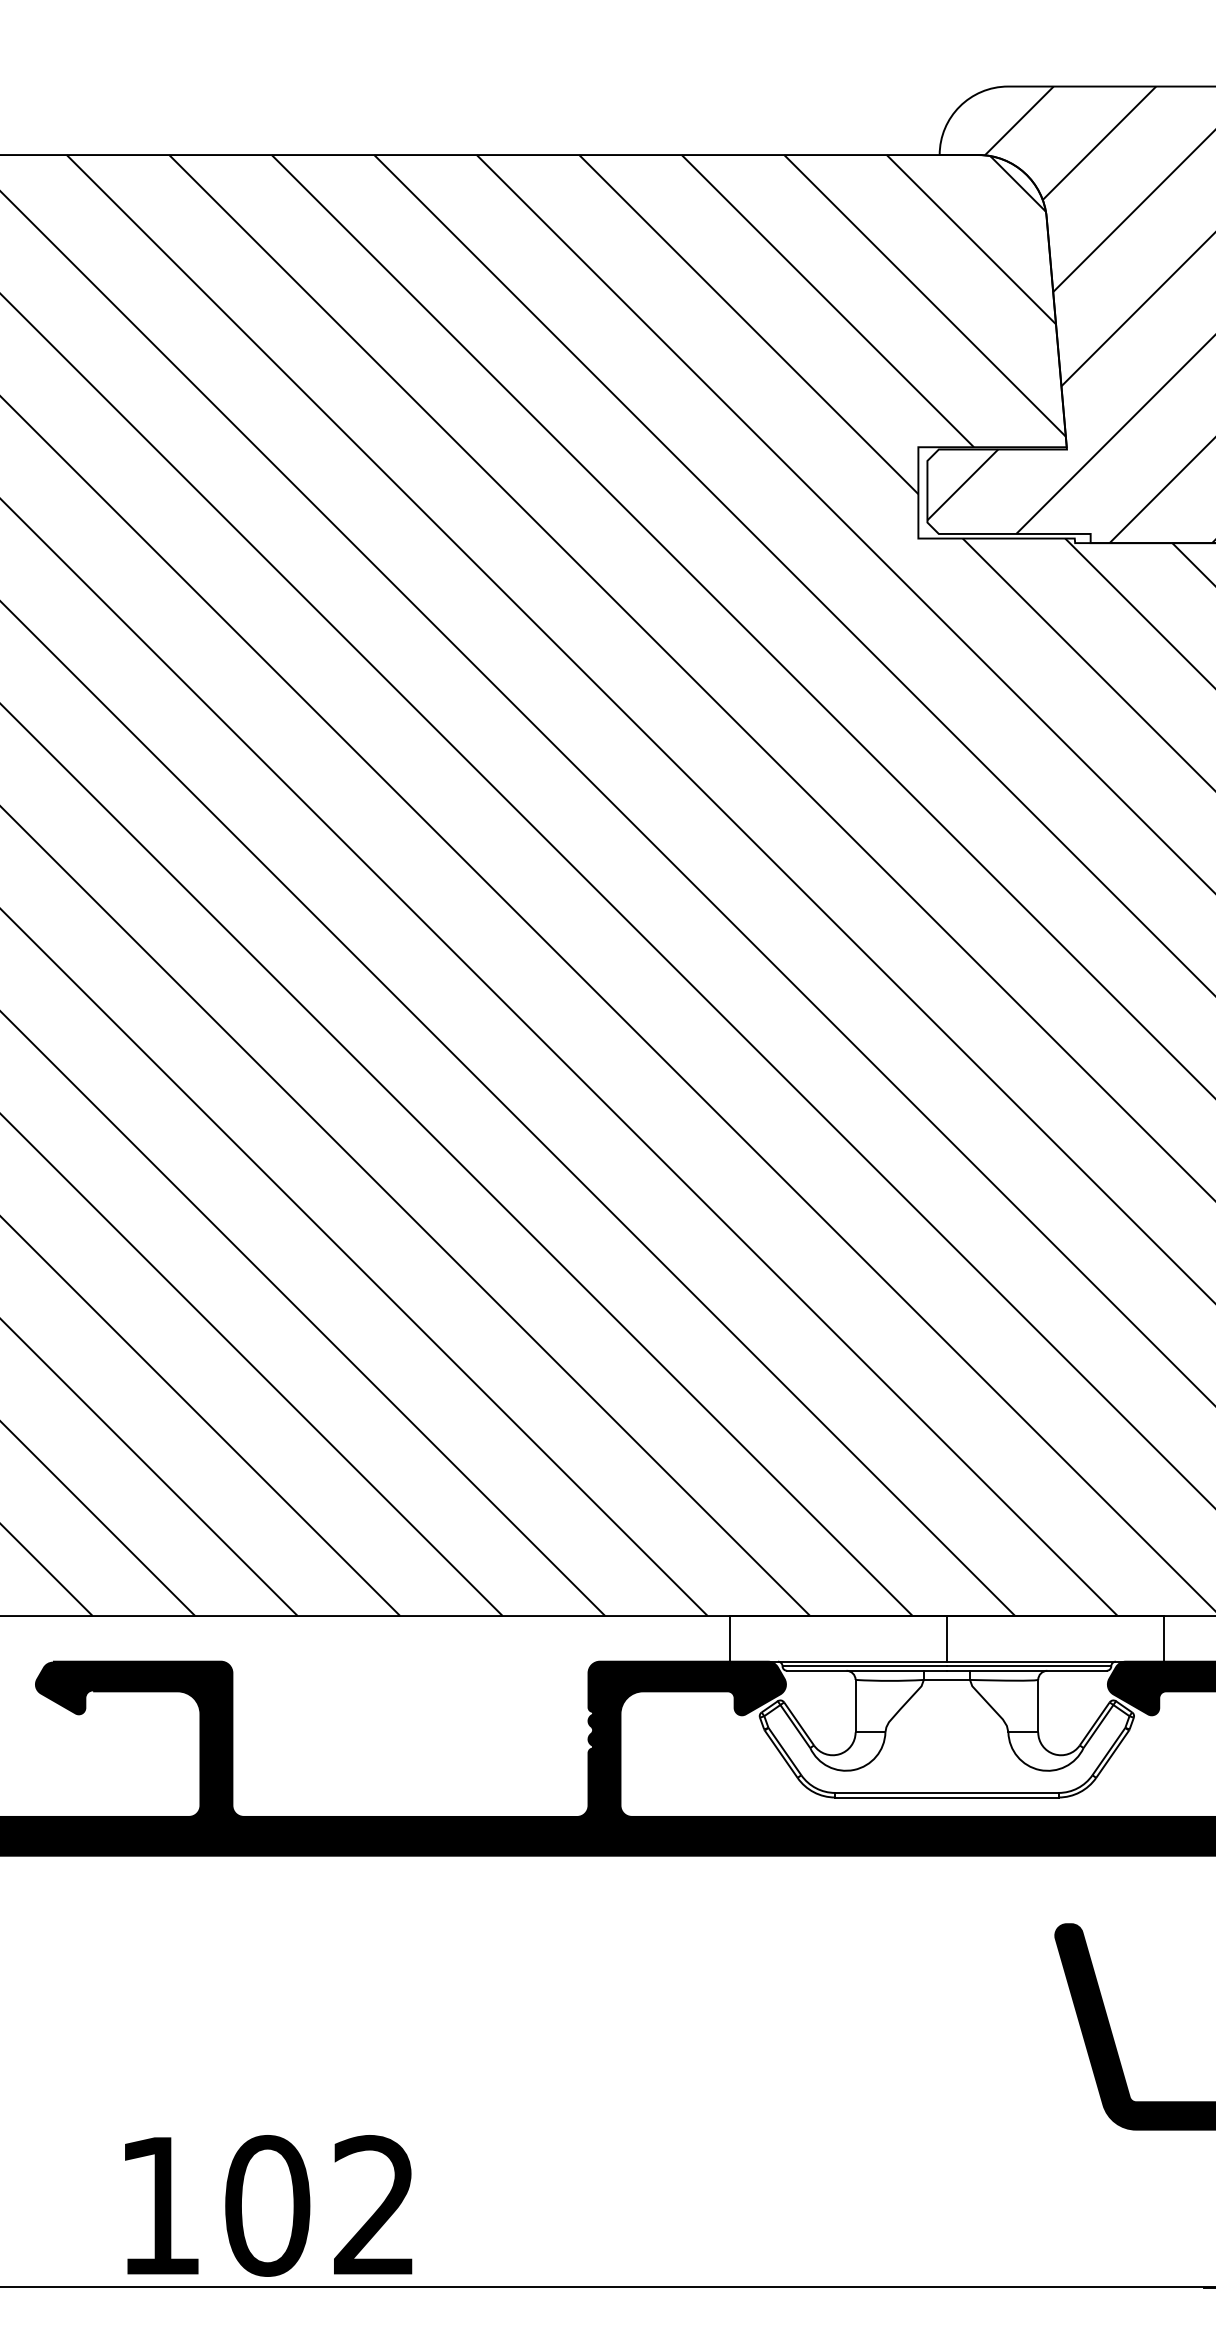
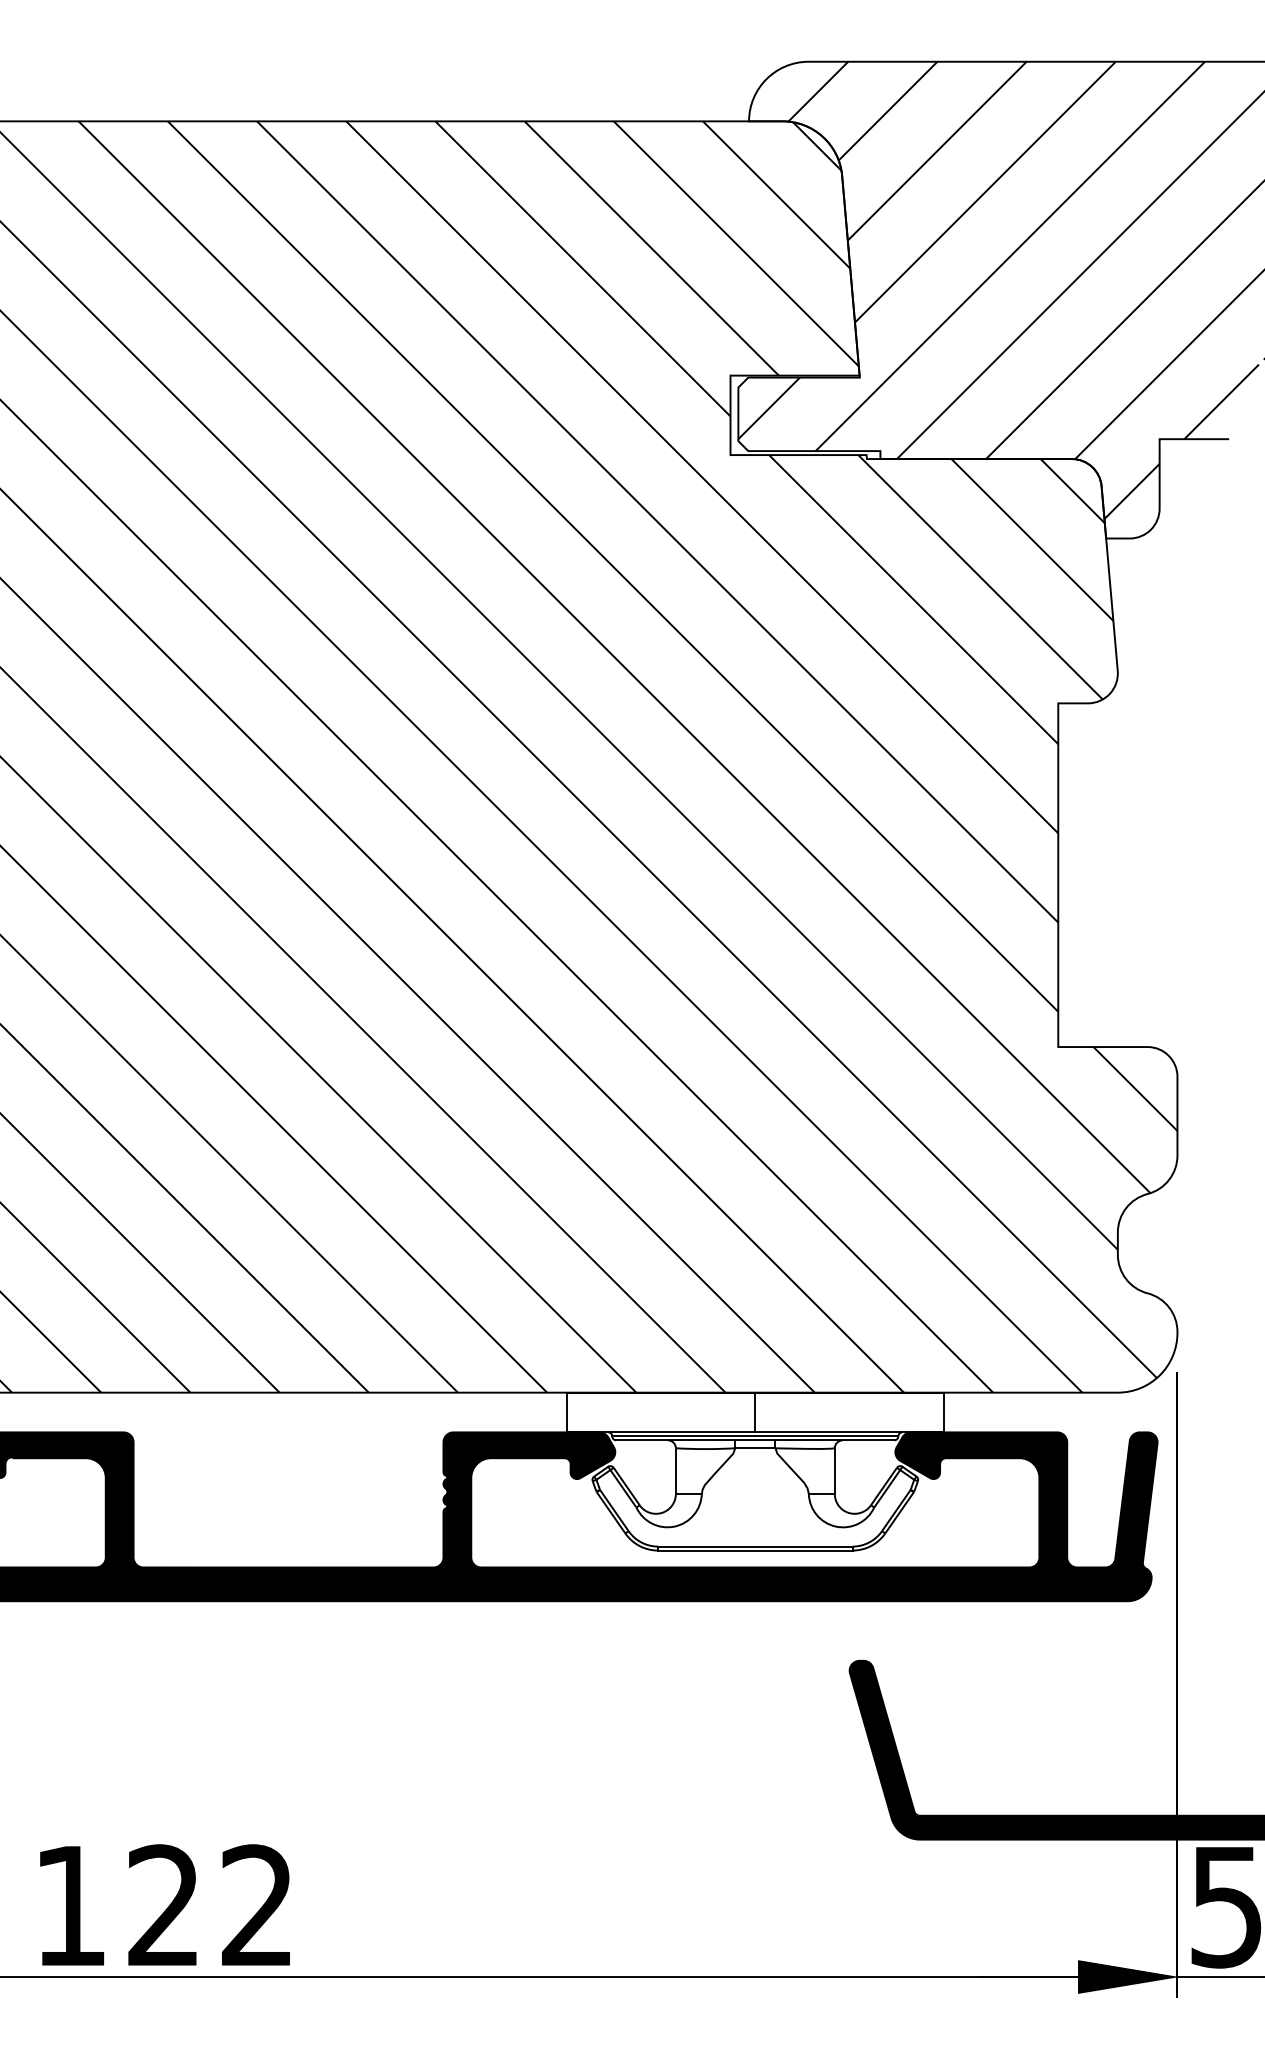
text: (267, 2205) -> (164, 1905), 102 -> 122

